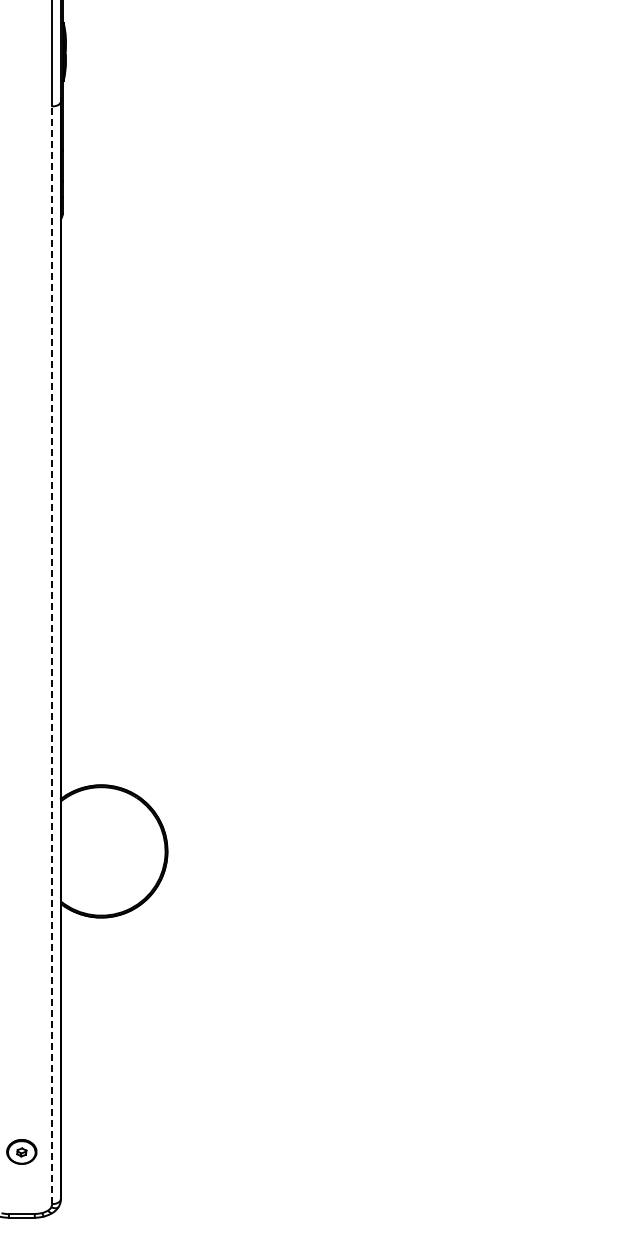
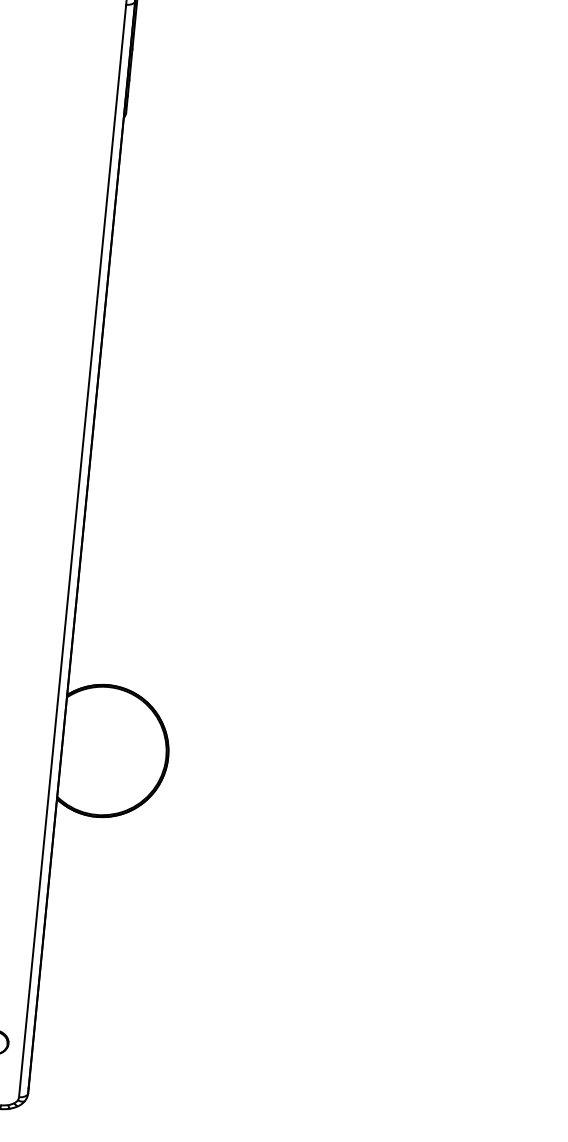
line: (52, 655) -> (72, 551), dashed -> solid

